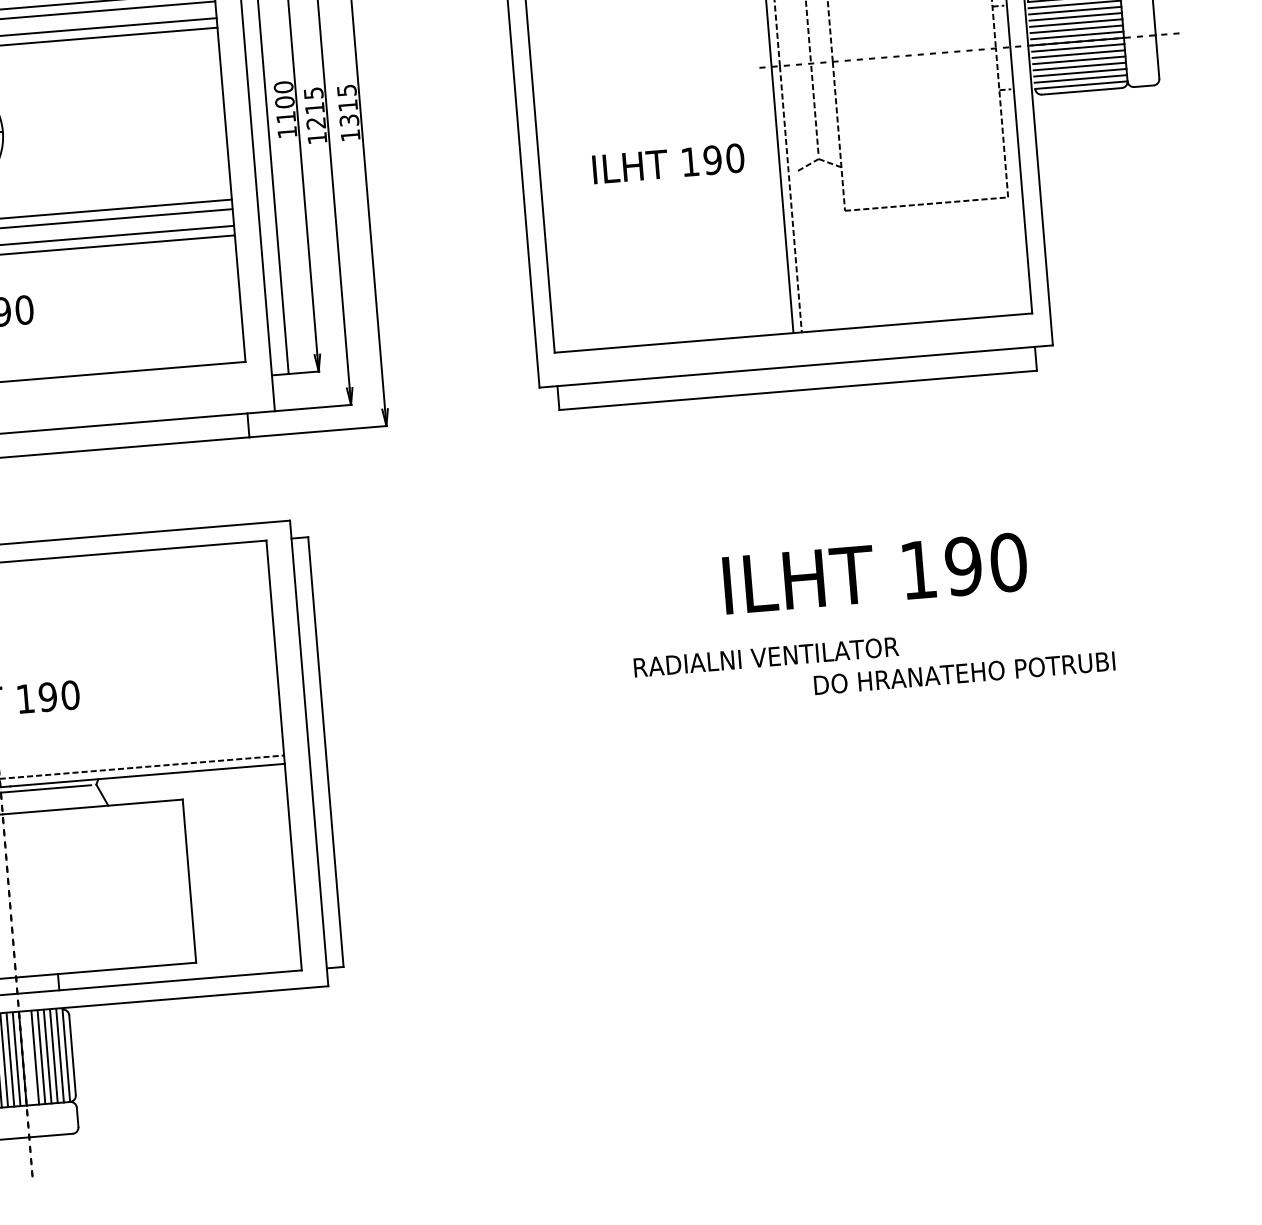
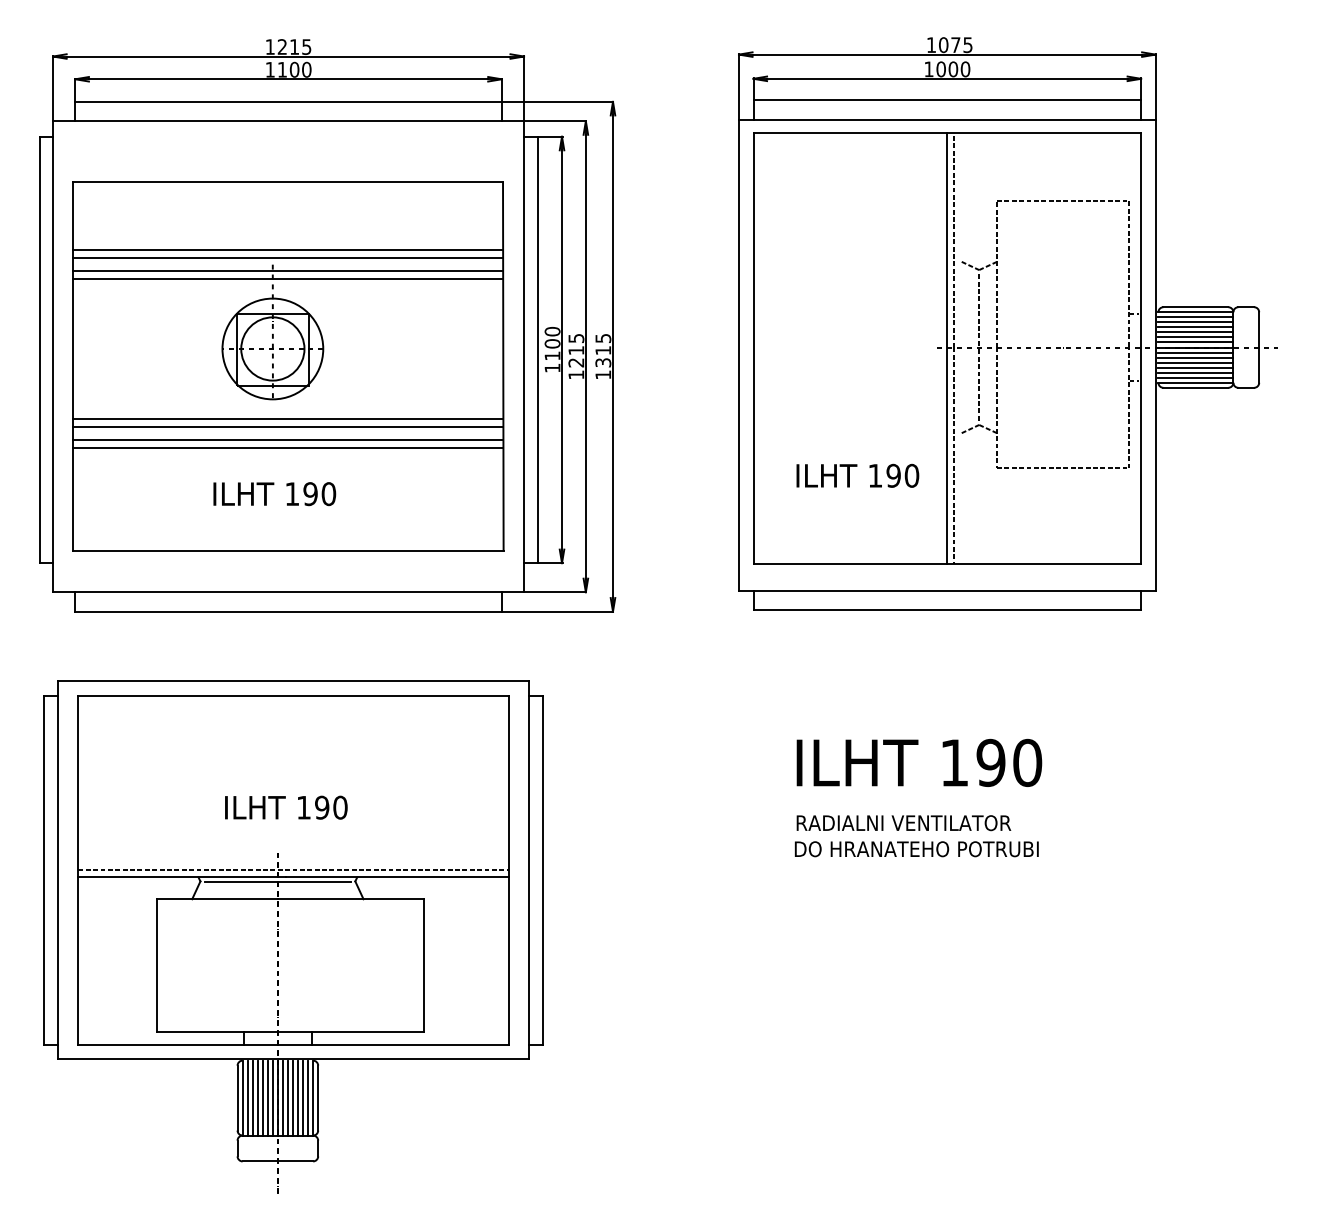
text: (668, 163) -> (857, 475), moved
text: (875, 573) -> (919, 762), moved
text: (964, 673) -> (916, 849), moved
line: (28, 1058) -> (282, 1097), added

